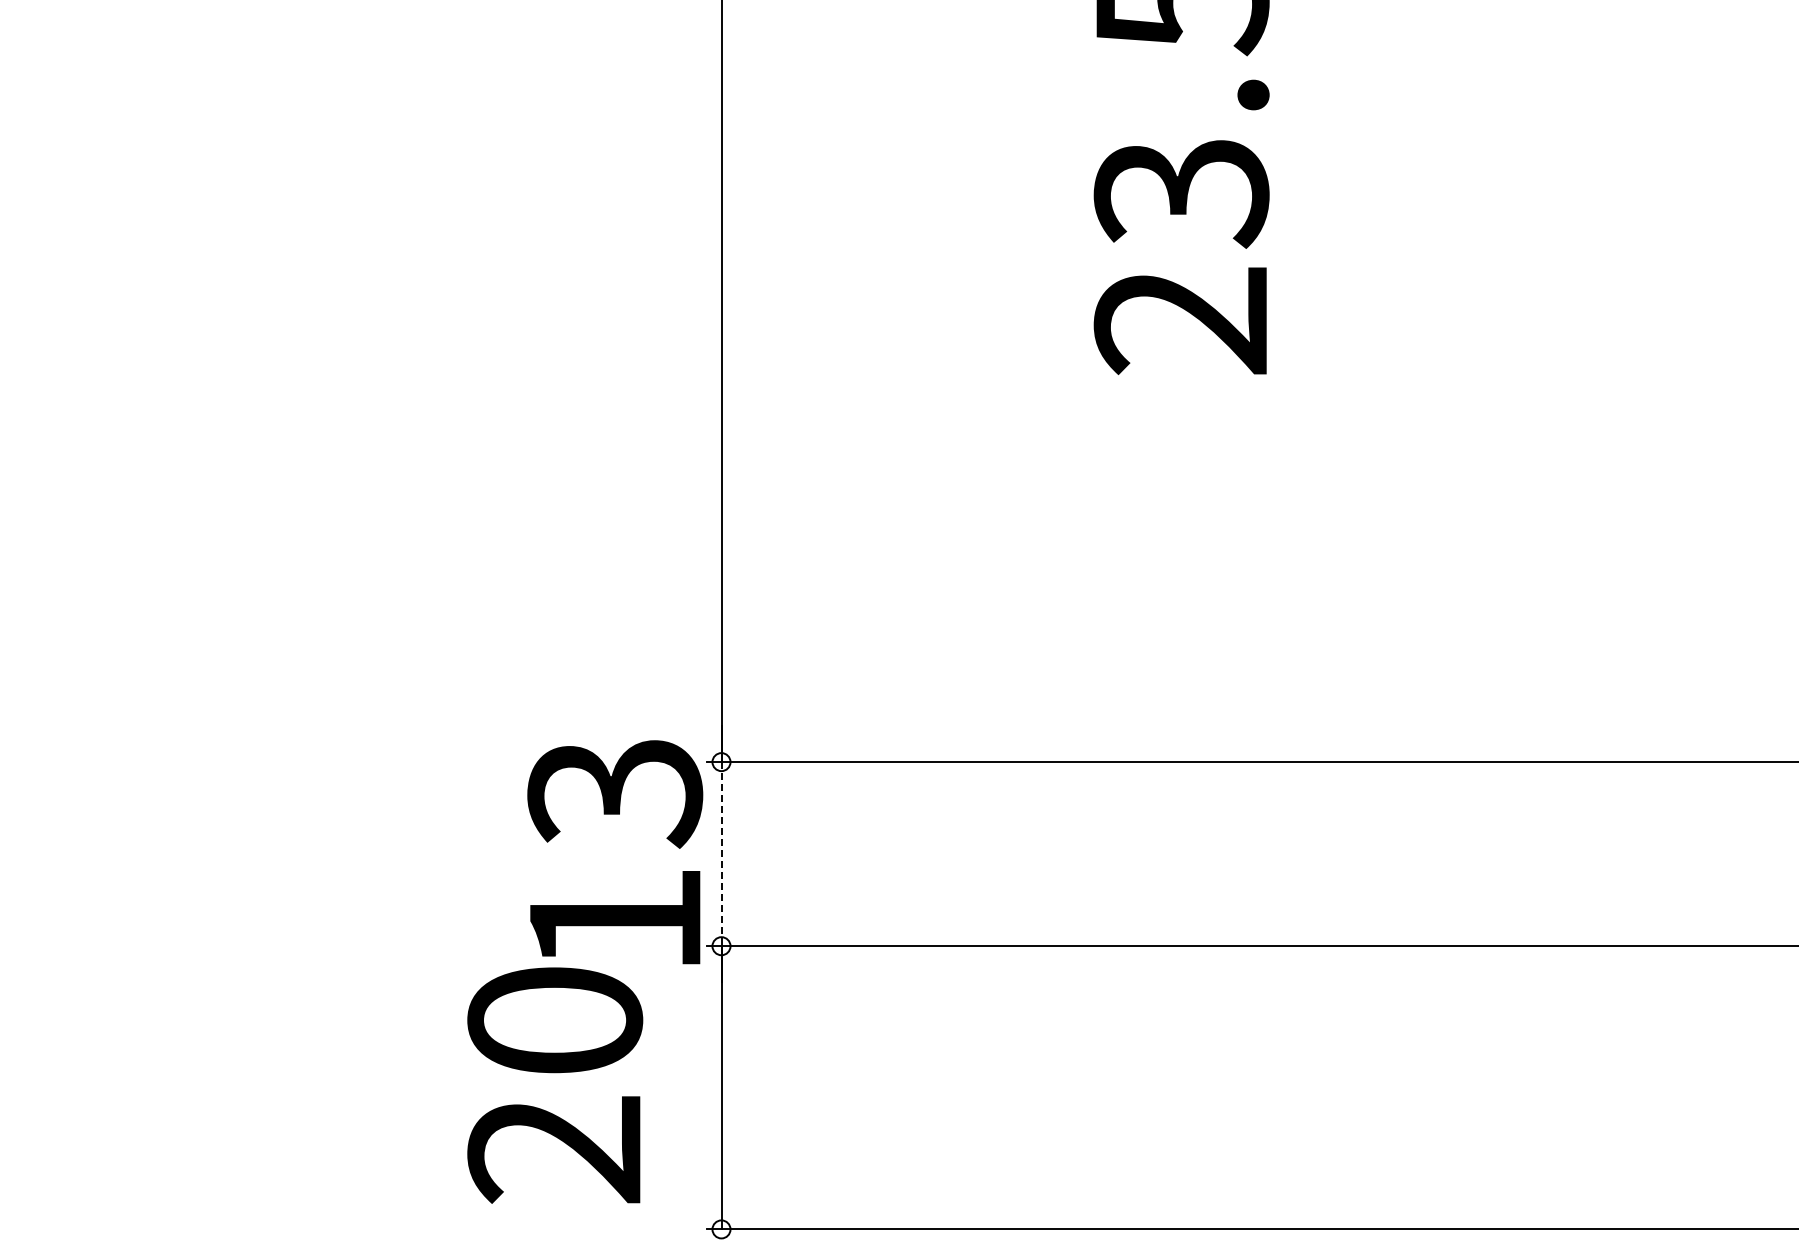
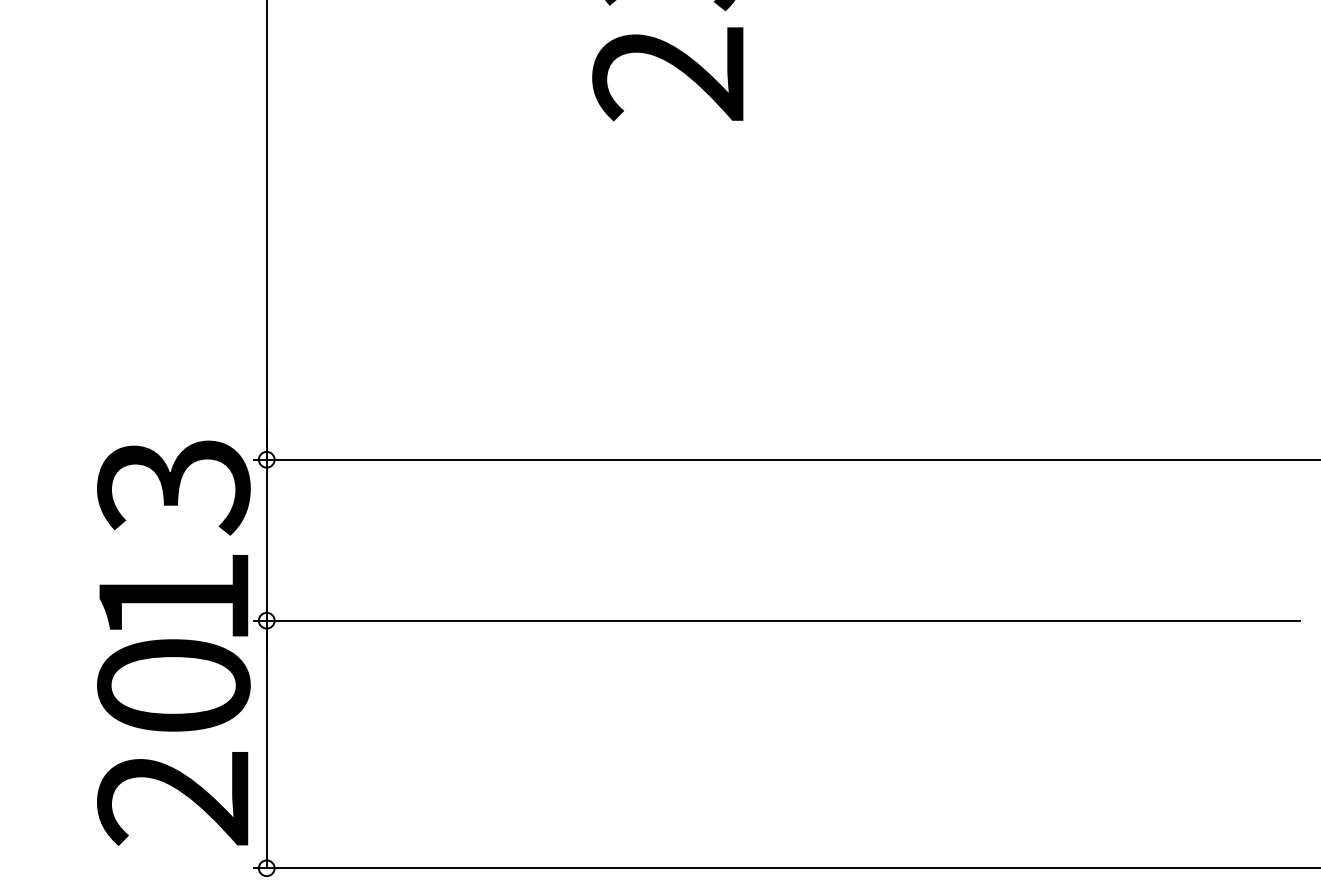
line: (721, 854) -> (266, 540), dashed -> solid
text: (555, 1085) -> (174, 742), moved

